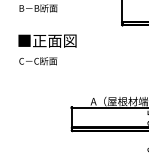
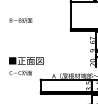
text: (47, 50) -> (26, 66), moved

